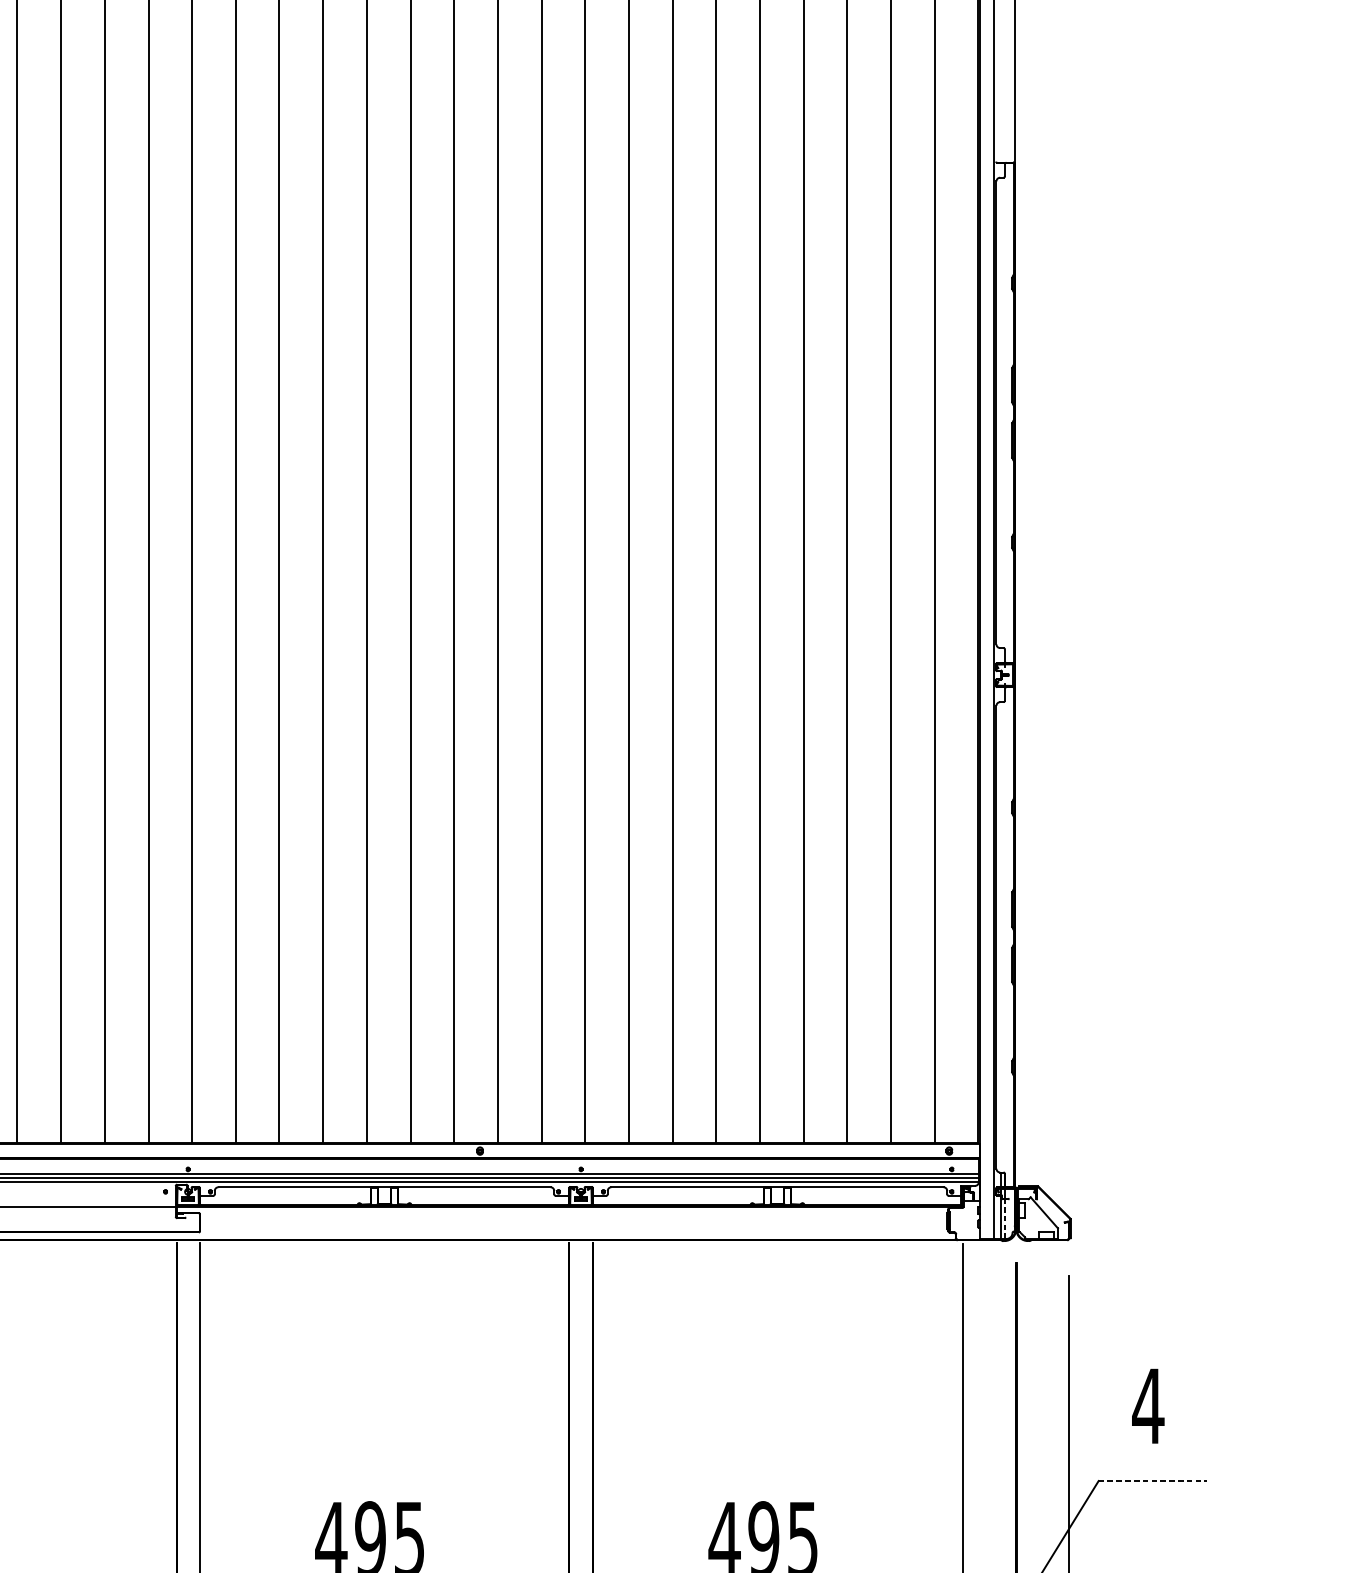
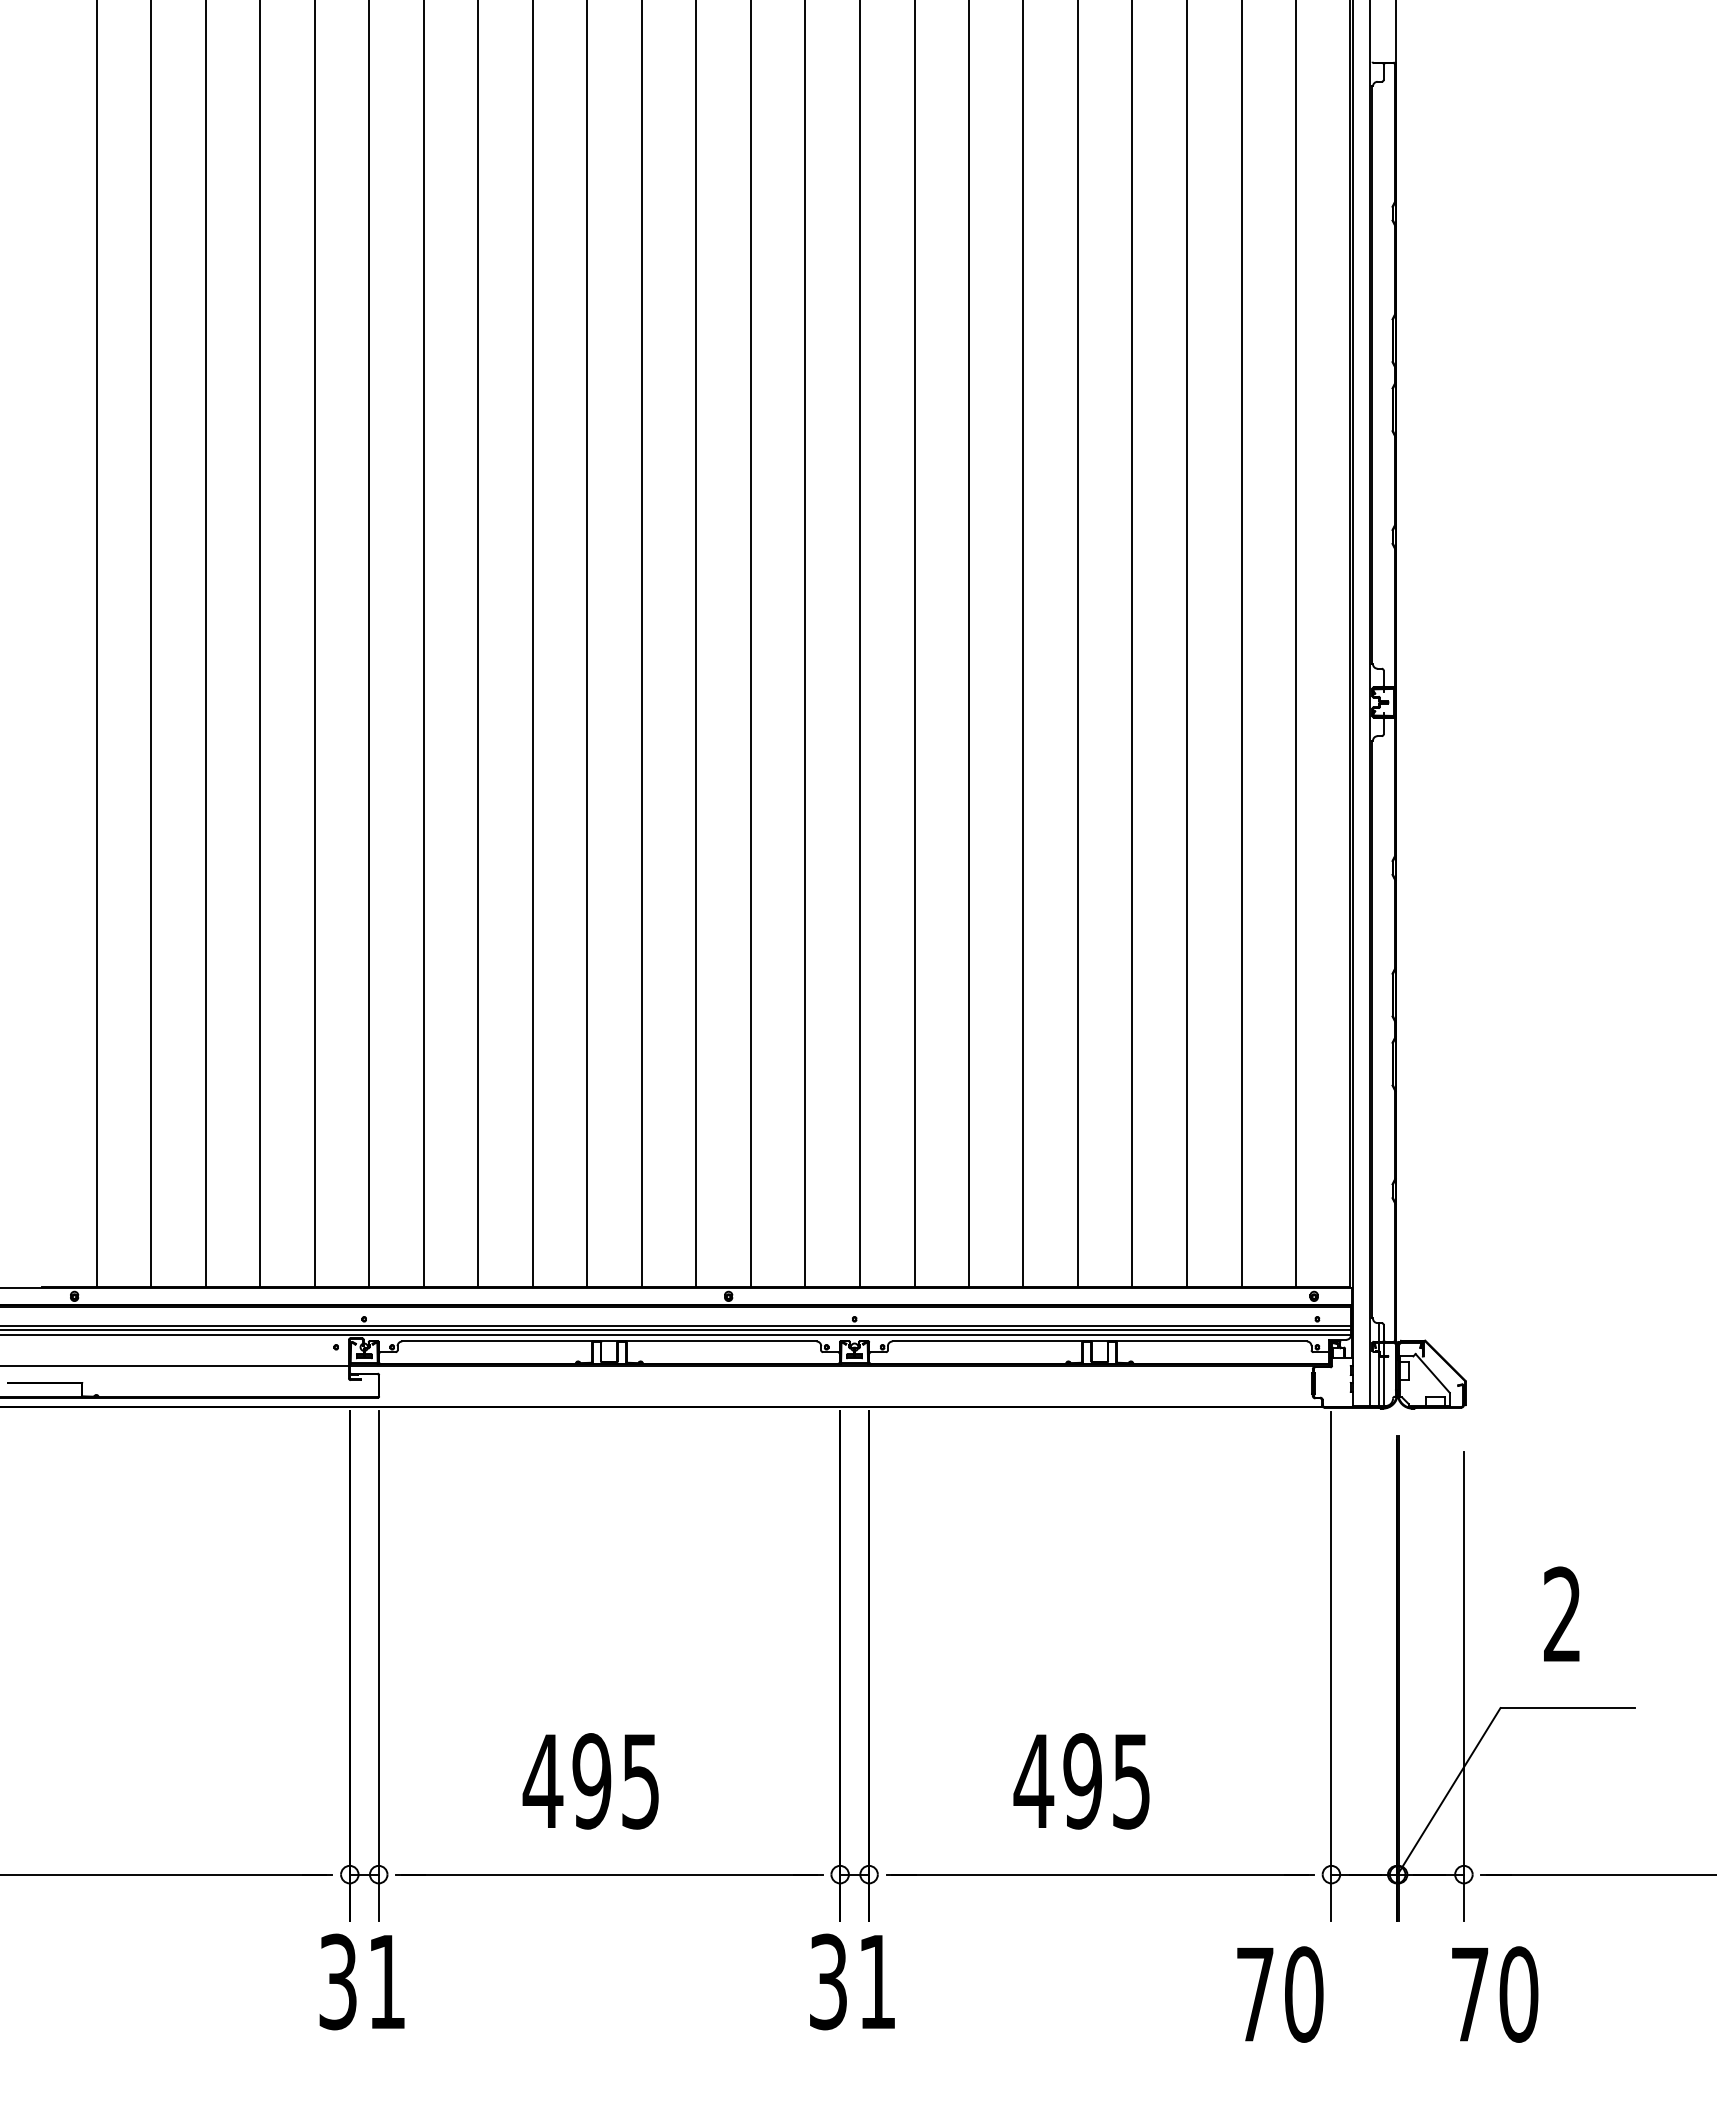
line: (1004, 1219) -> (1383, 1381), dashed -> solid
text: (1148, 1405) -> (1562, 1613), 4 -> 2
line: (1153, 1481) -> (1568, 1708), dashed -> solid

